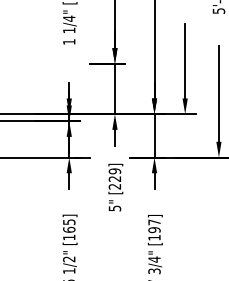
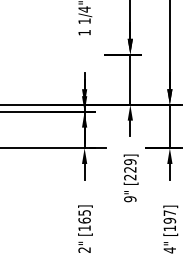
text: (114, 208) -> (129, 199), 5" -> 9"

